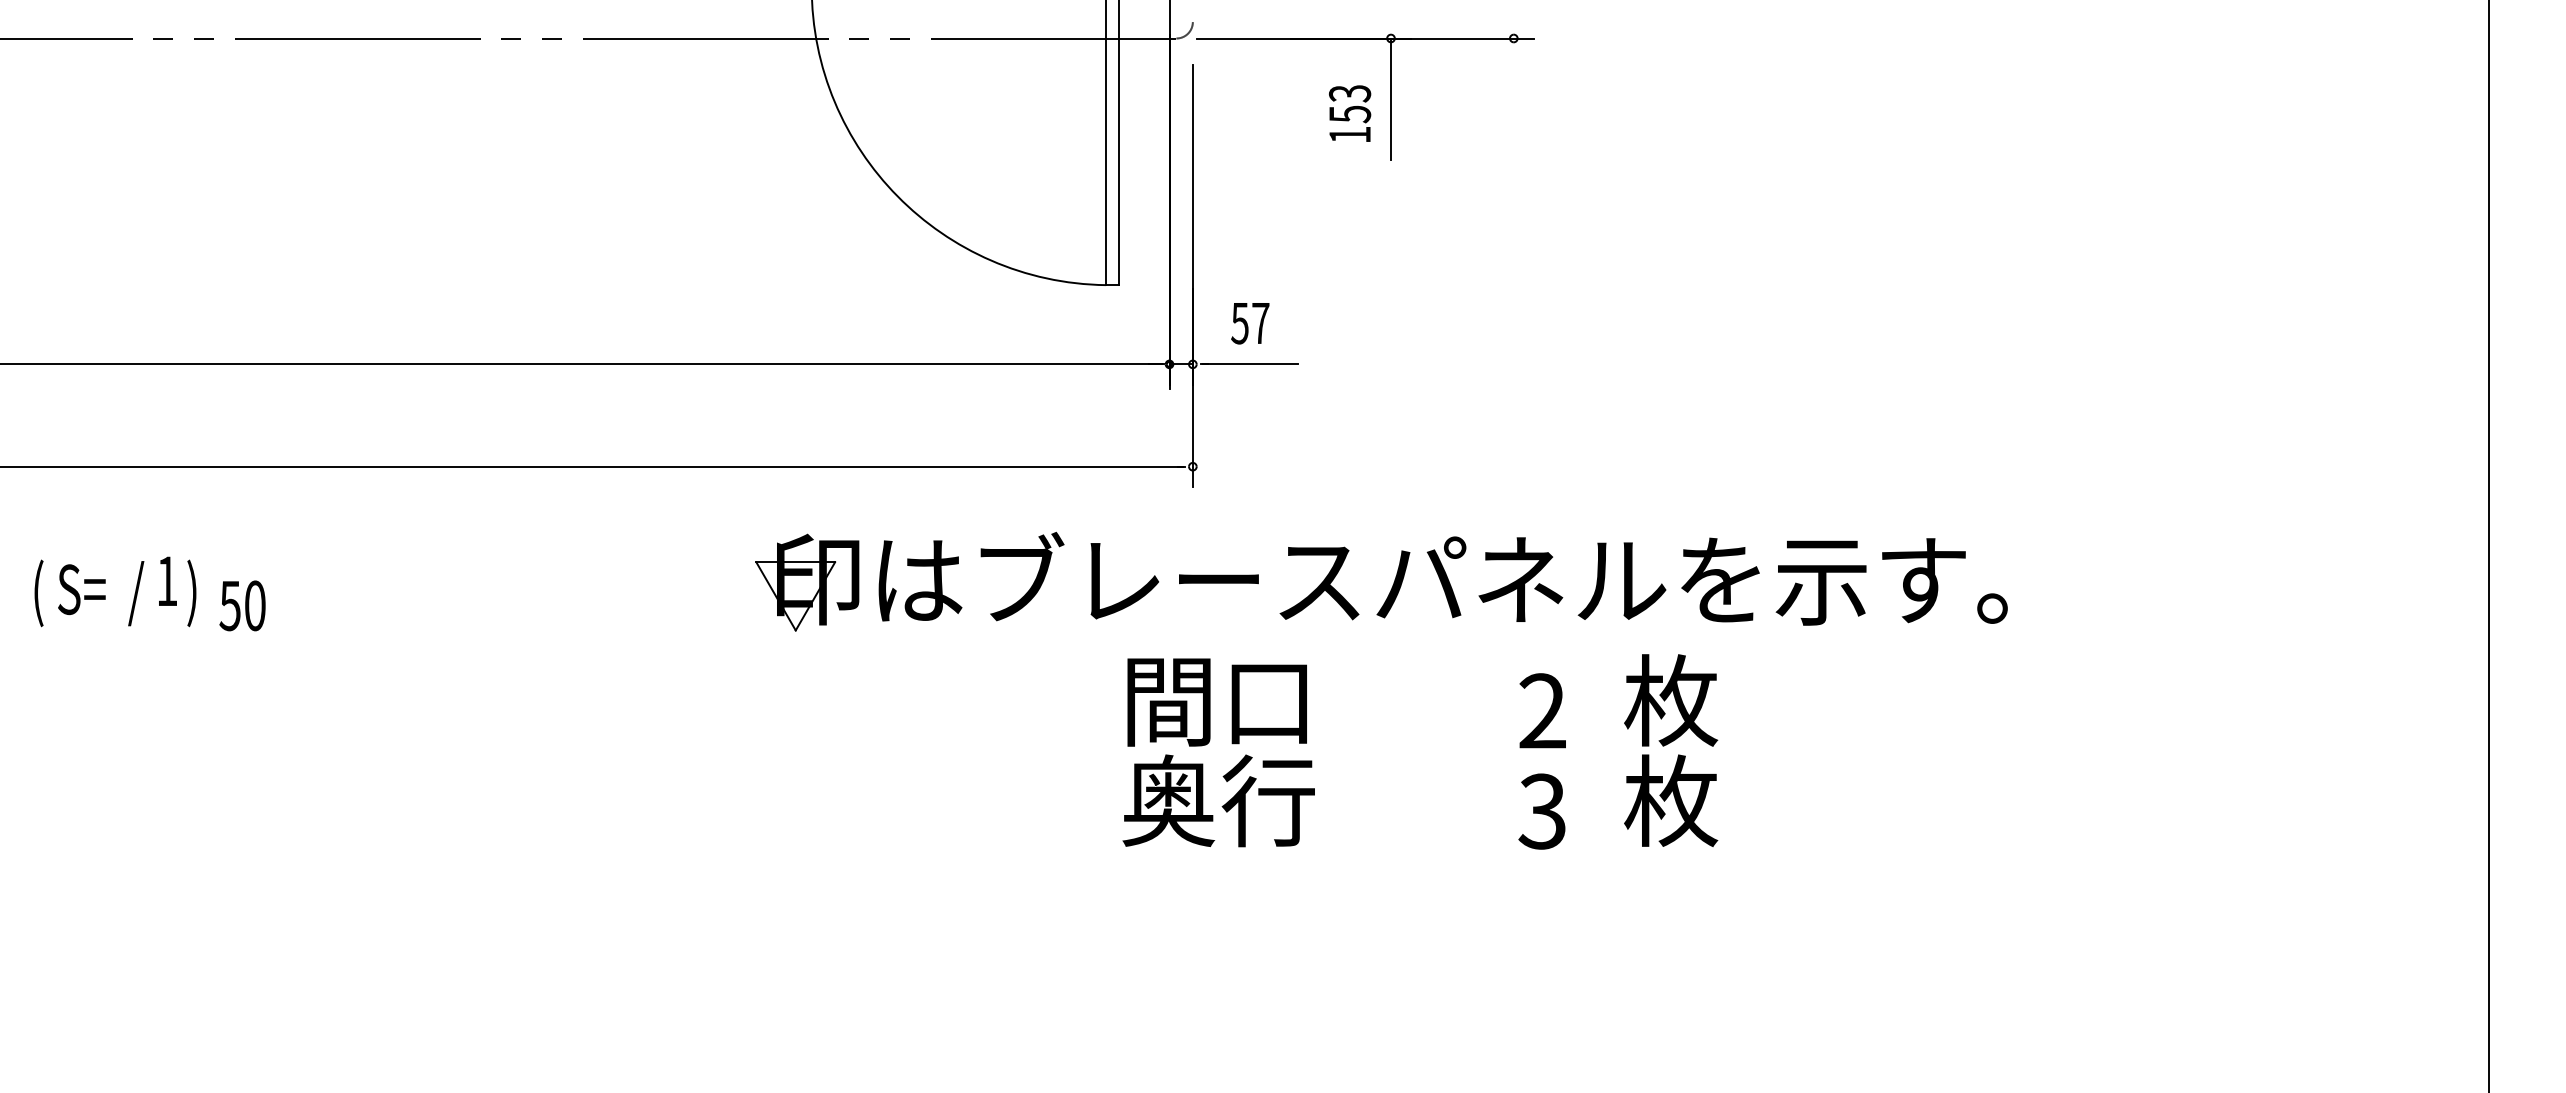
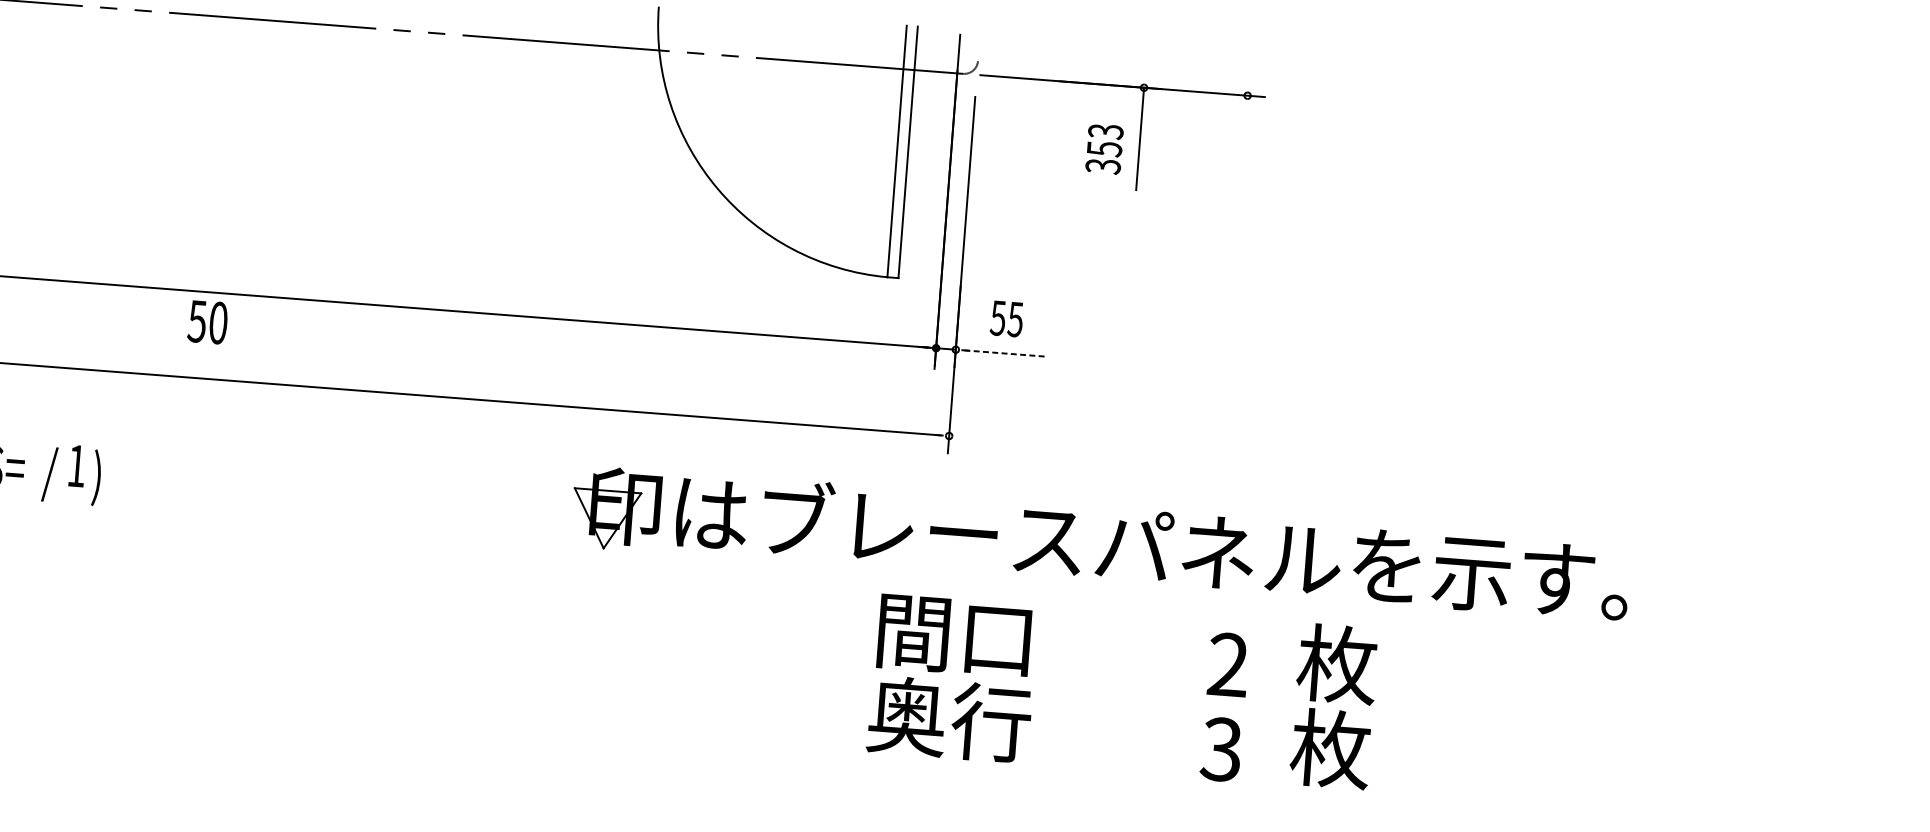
text: (1349, 134) -> (1102, 166), 153 -> 353
text: (1260, 323) -> (1015, 319), 57 -> 55
line: (1250, 364) -> (1004, 353), solid -> dashed
text: (242, 605) -> (207, 321), moved

